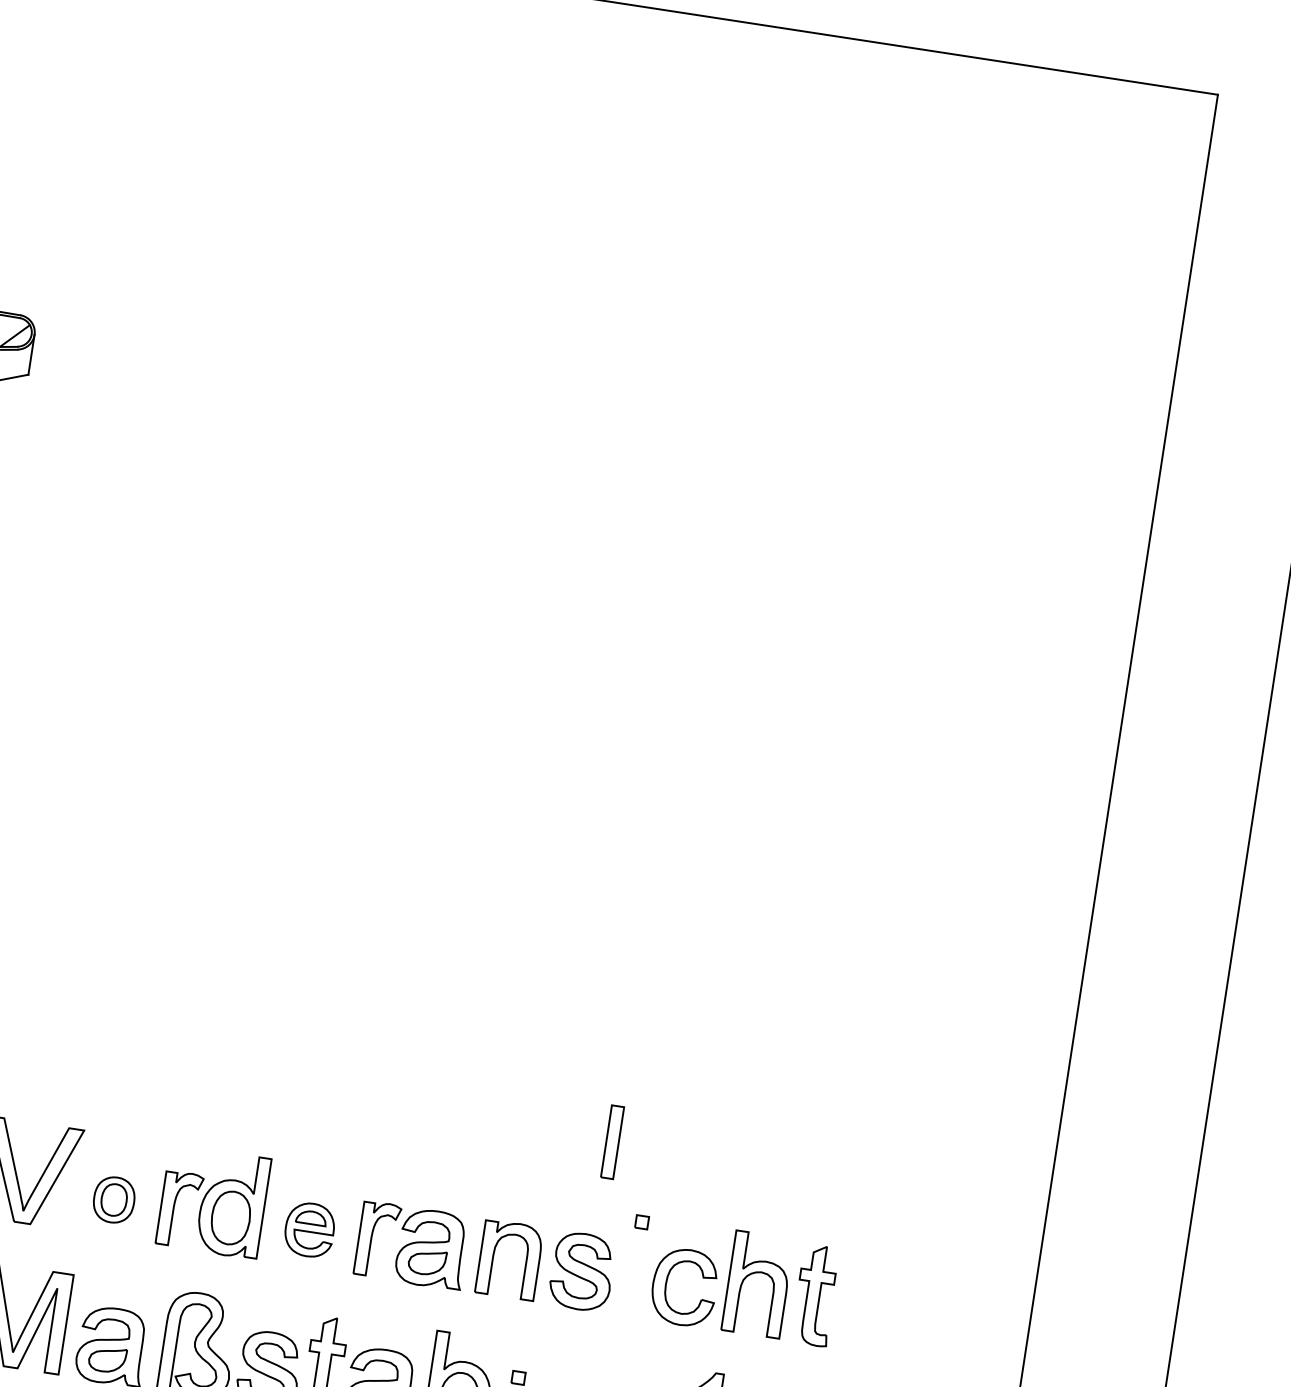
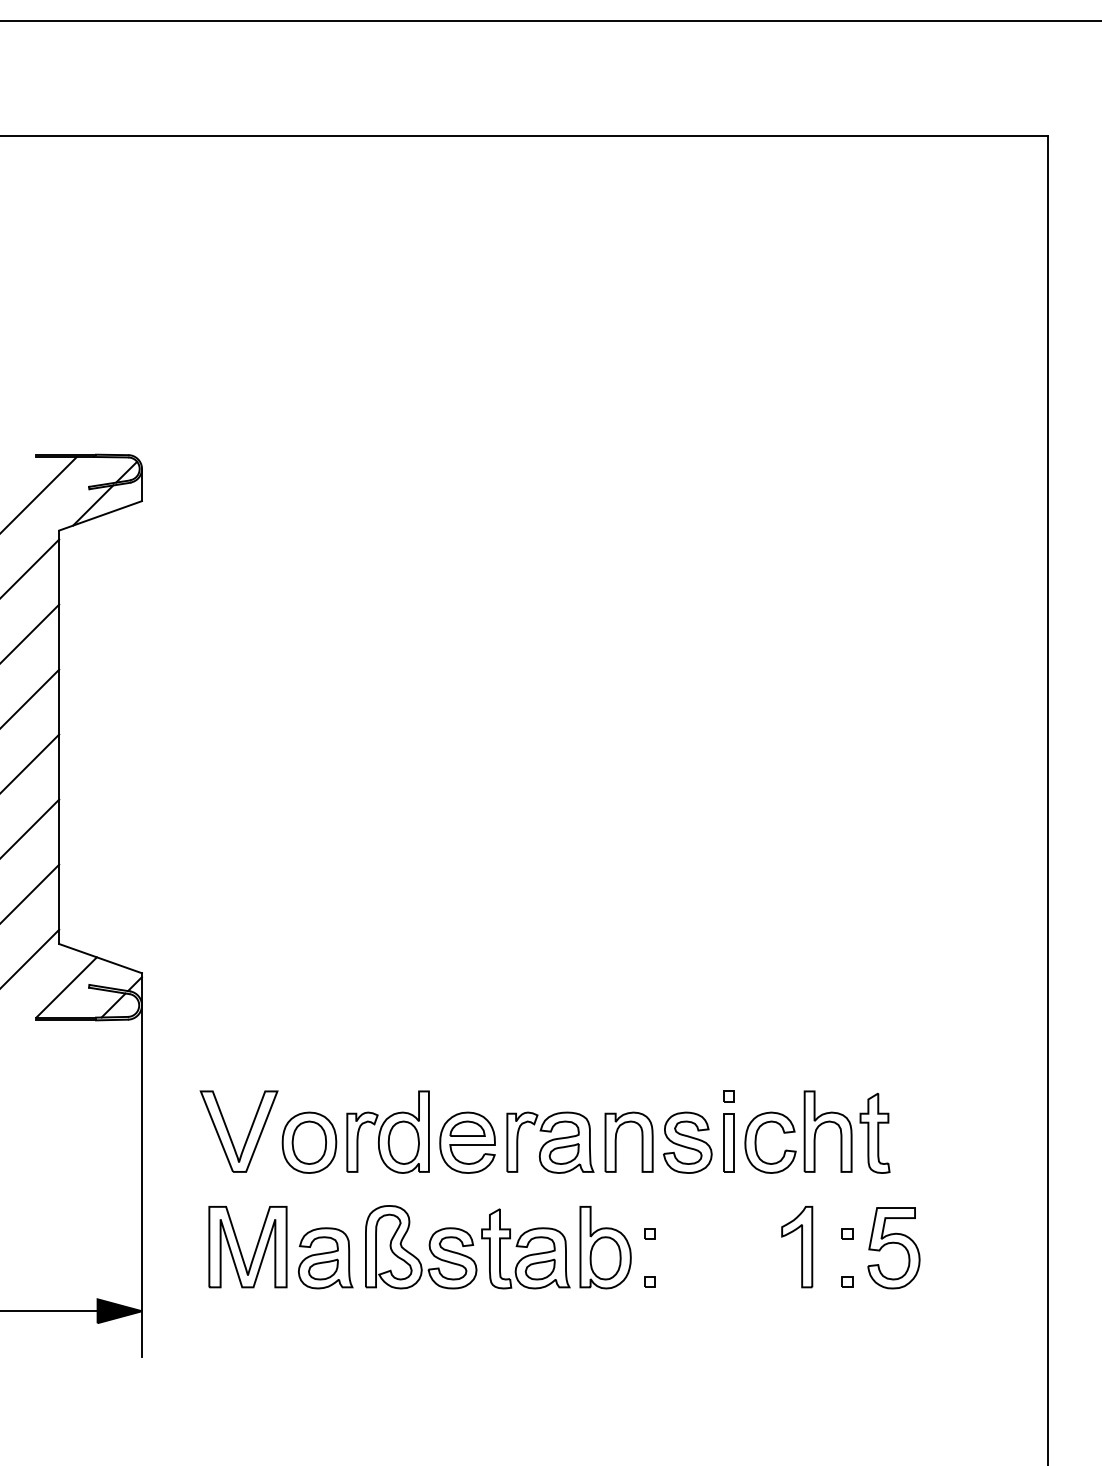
part: (611, 1141) -> (728, 1142), moved
part: (114, 1199) -> (309, 1142), size x1.67
part: (309, 1229) -> (467, 1142), size x1.43

